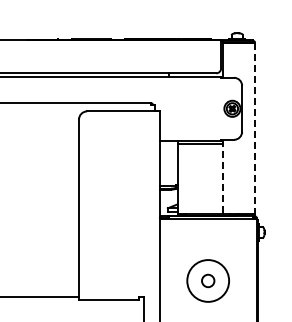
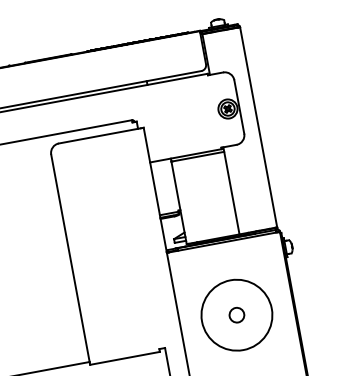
line: (255, 128) -> (259, 127), dashed -> solid
line: (222, 177) -> (231, 191), dashed -> solid
circle: (208, 280) -> (237, 314), size x1.43

